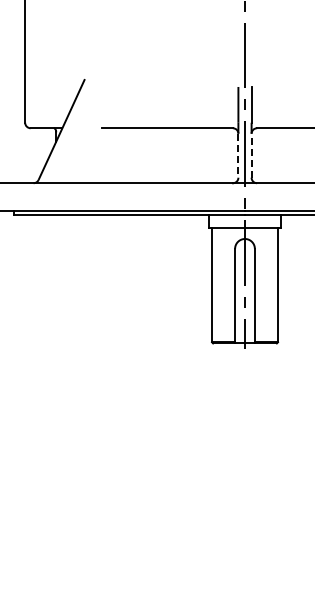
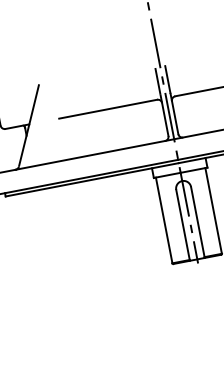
line: (238, 155) -> (165, 119), dashed -> solid
line: (251, 155) -> (175, 117), dashed -> solid

